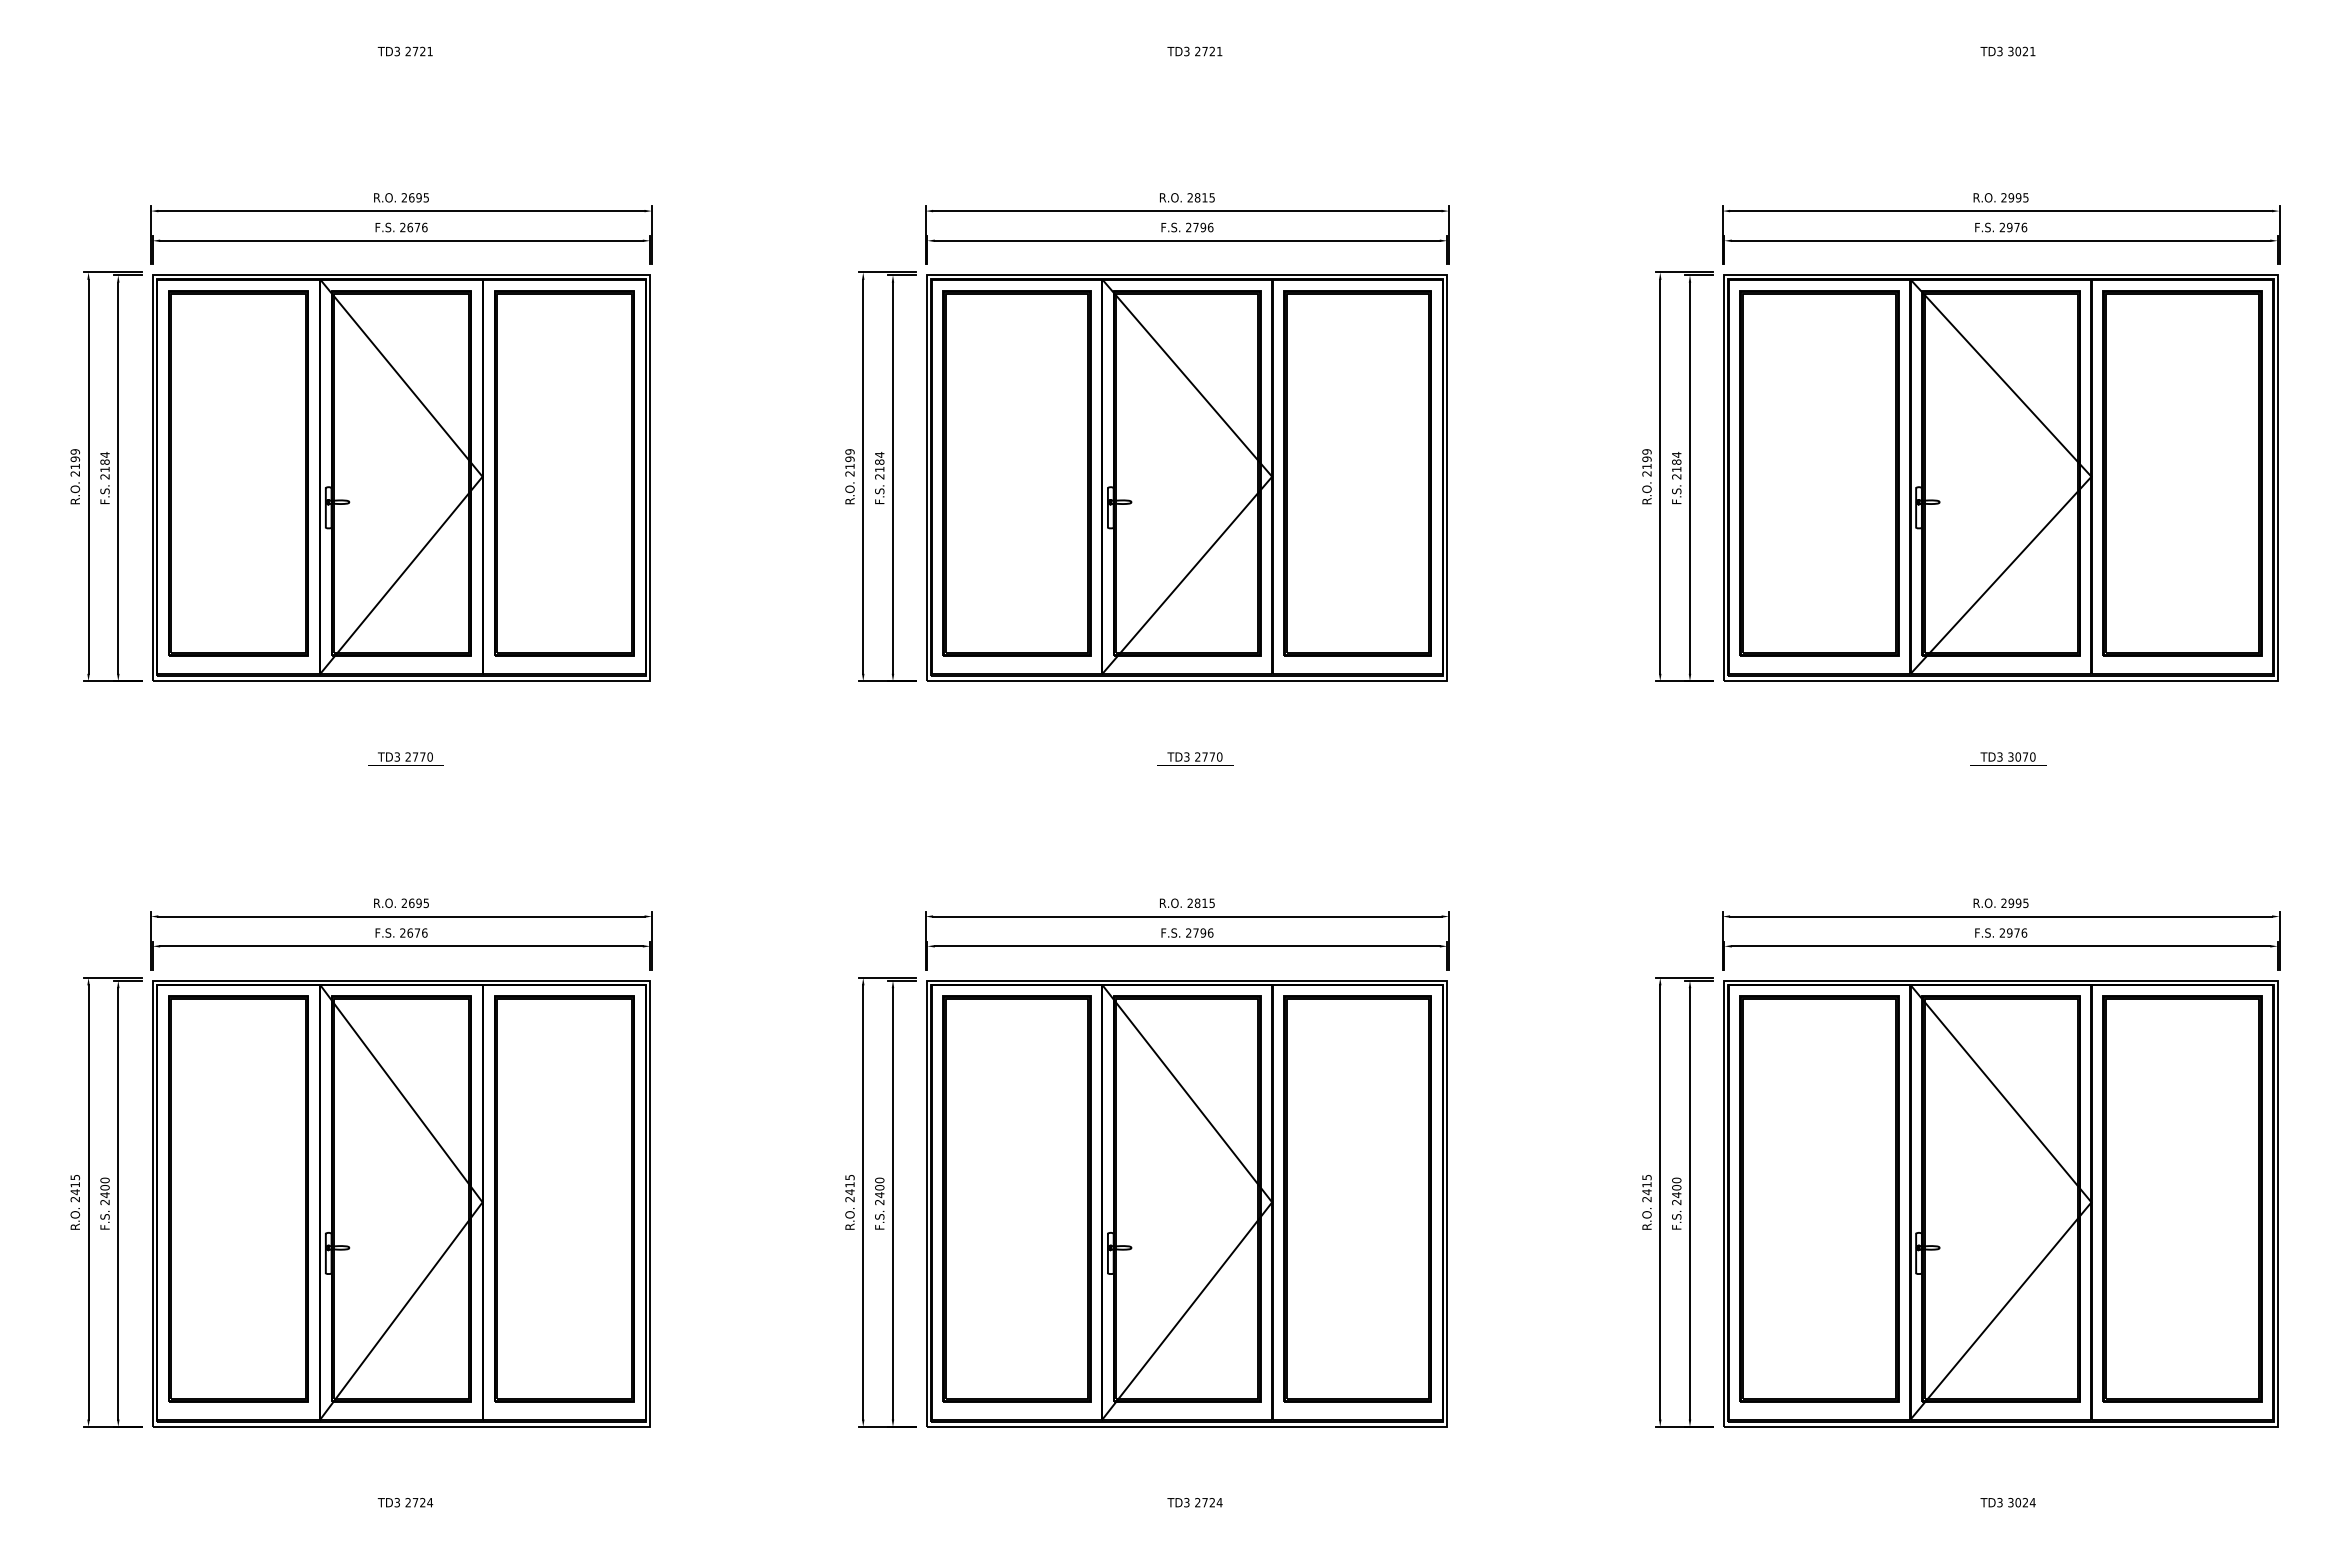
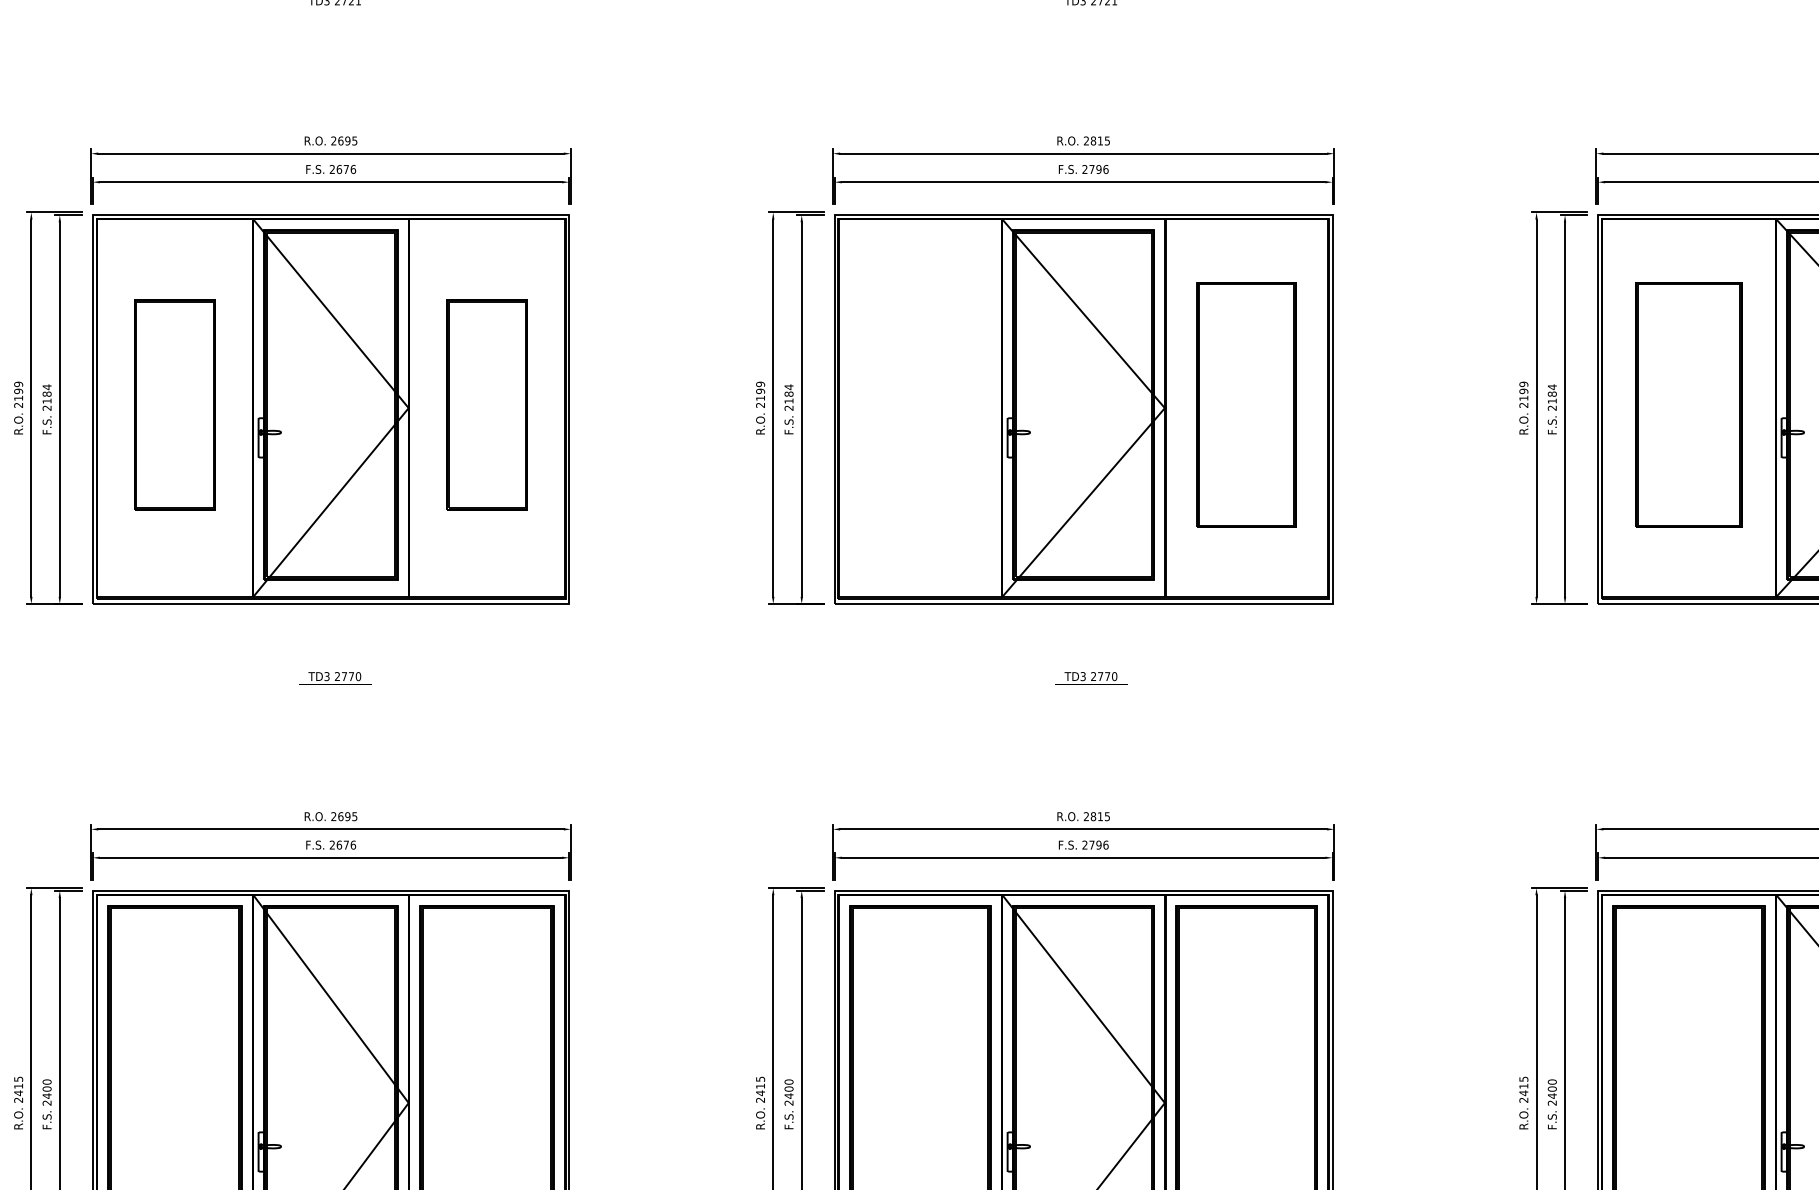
part: (238, 473) -> (174, 405), size x0.6
part: (564, 473) -> (487, 405), size x0.6
part: (1016, 473) -> (920, 405), removed
part: (1357, 473) -> (1246, 405), size x0.7
part: (1819, 473) -> (1689, 405), size x0.7

